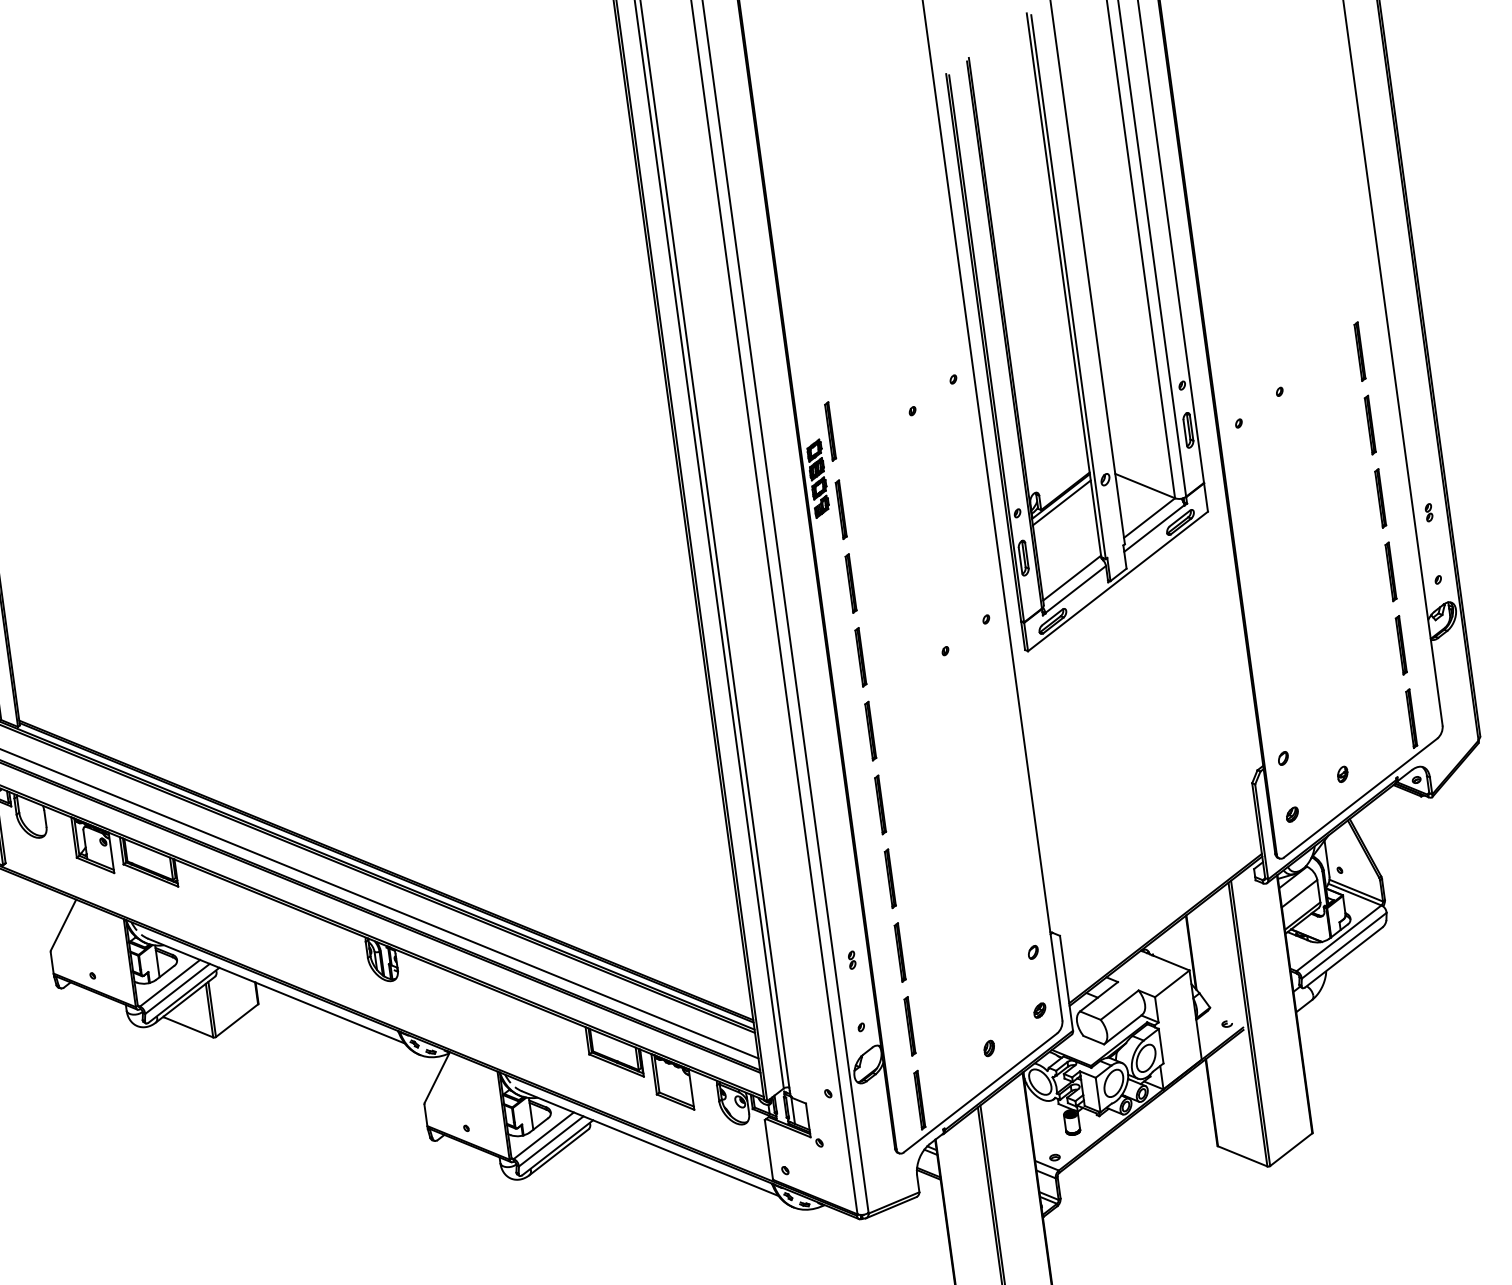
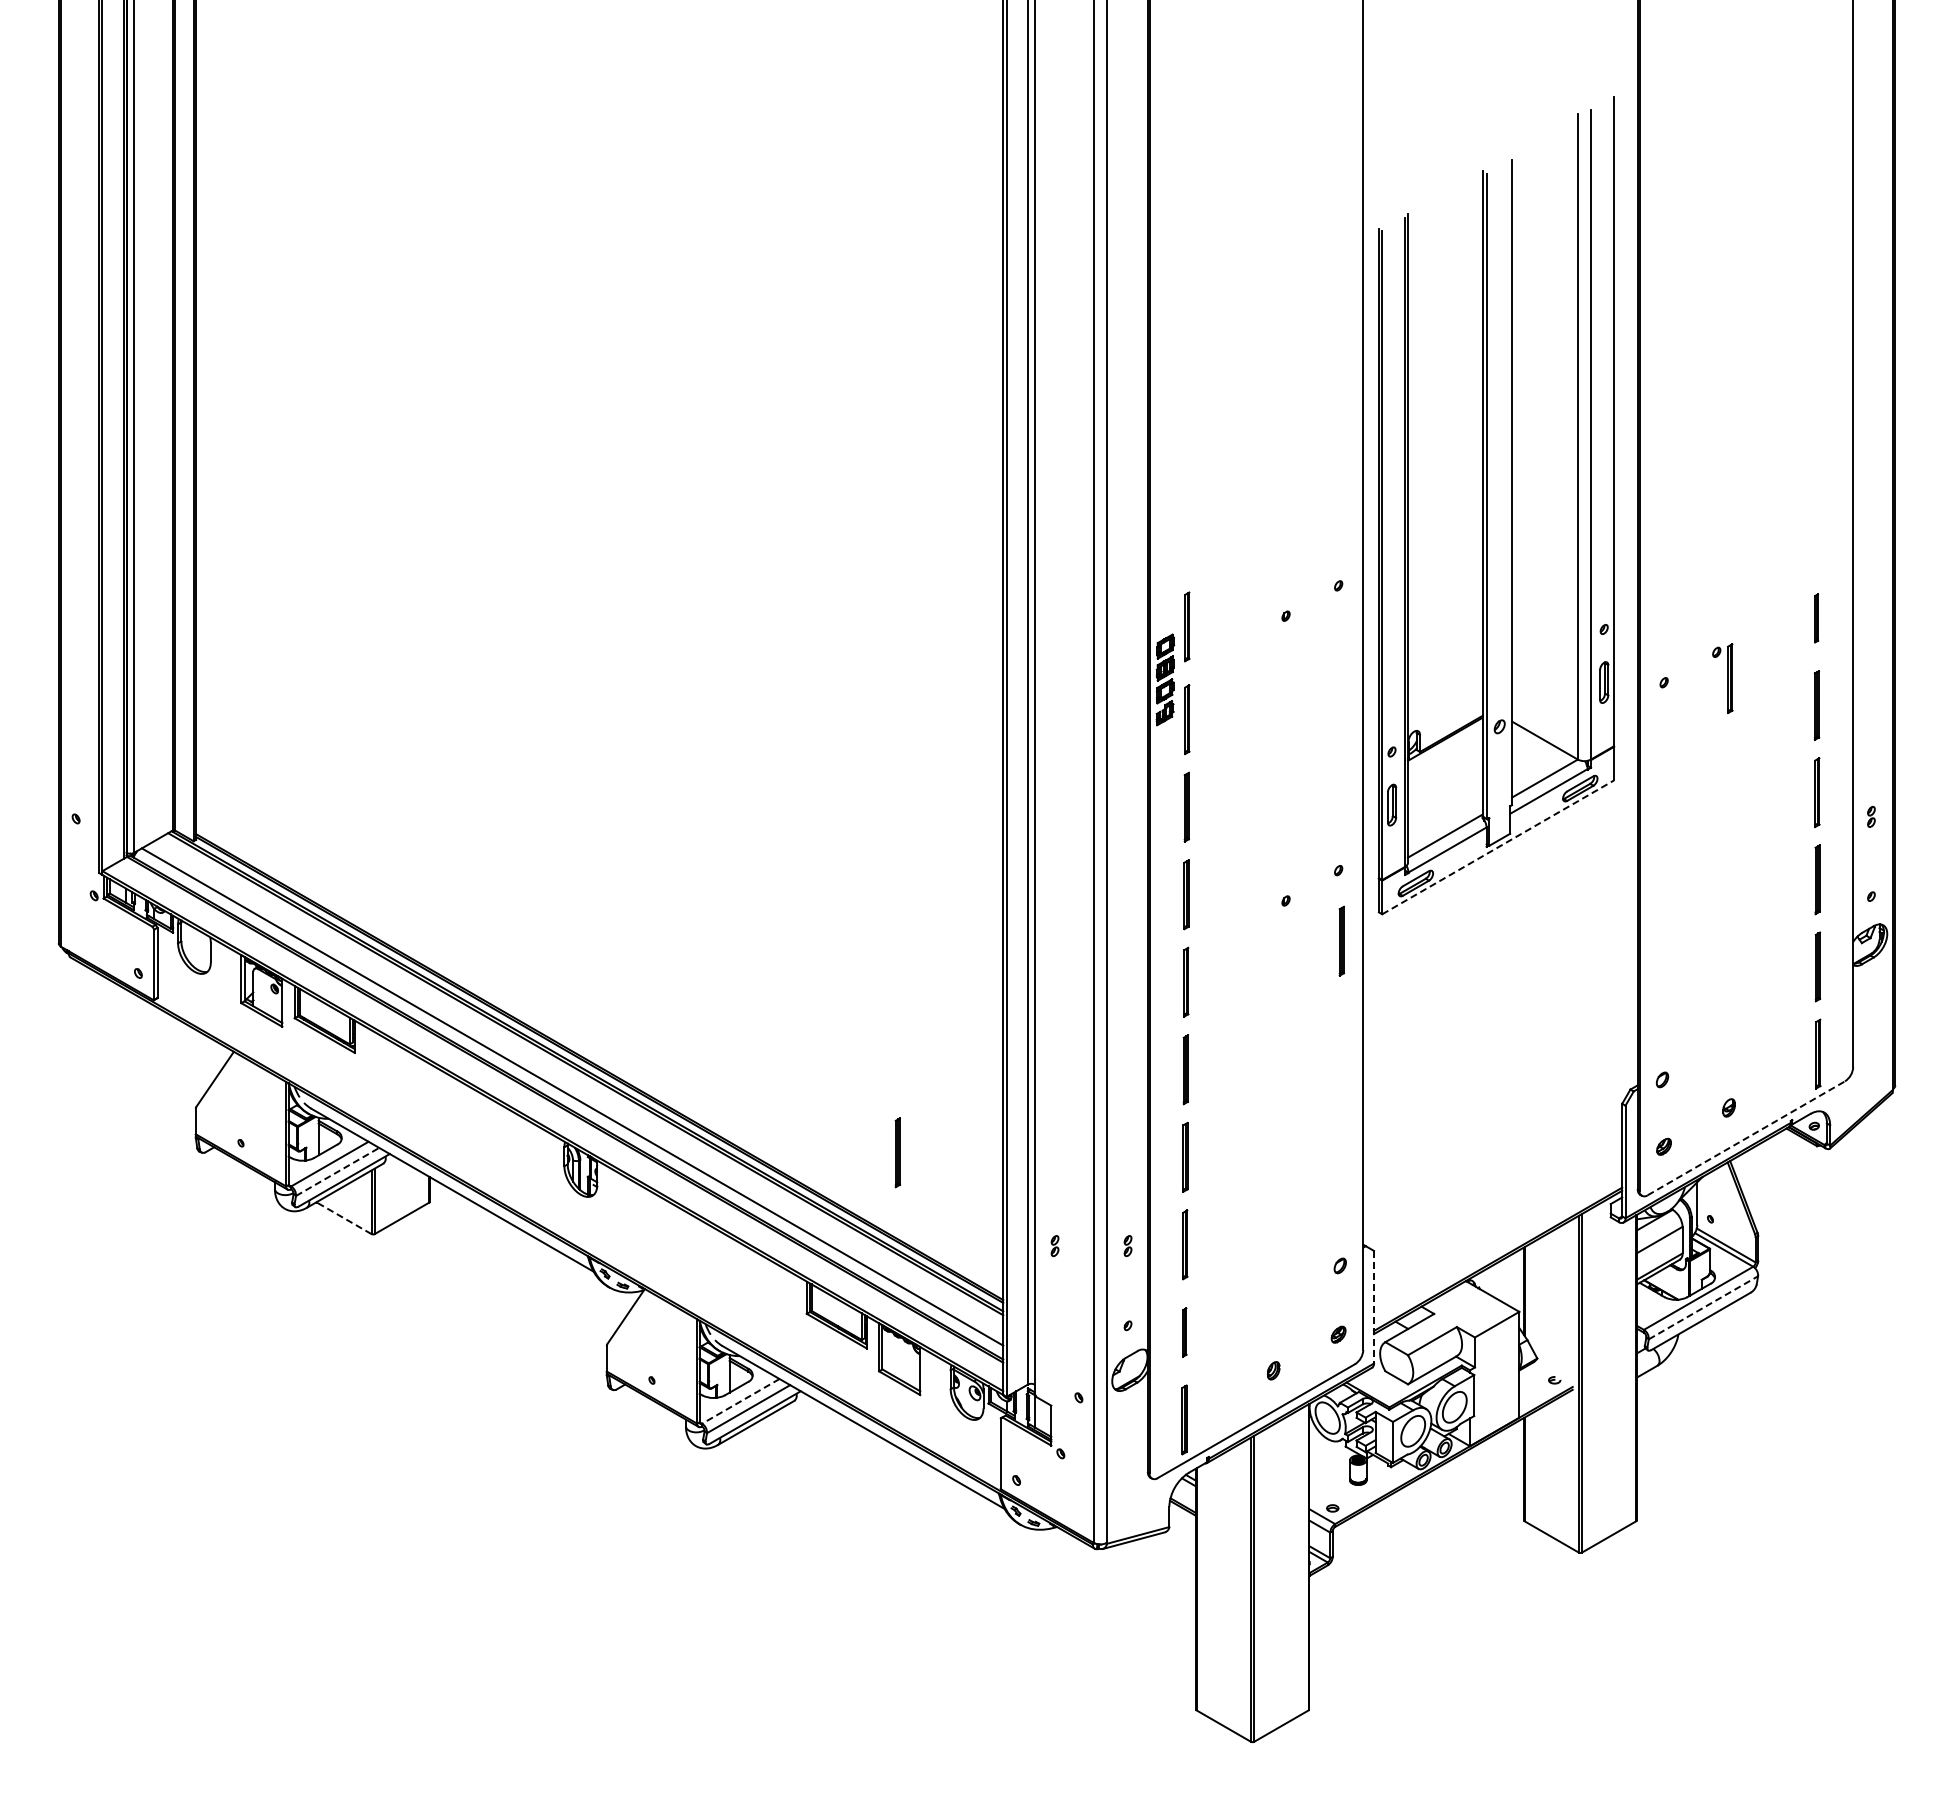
part: (1359, 351) -> (1816, 618), size x0.7
part: (1294, 412) -> (1730, 678), added
line: (1061, 502) -> (1444, 746), removed
line: (1118, 581) -> (1498, 847), solid -> dashed
part: (996, 678) -> (1341, 940), added
line: (1360, 798) -> (1746, 1138), solid -> dashed
part: (647, 907) -> (897, 1152), added
line: (1344, 945) -> (1703, 1307), solid -> dashed
part: (790, 969) -> (1054, 1246), added
line: (1066, 983) -> (1374, 1307), solid -> dashed
line: (178, 988) -> (338, 1171), solid -> dashed
part: (909, 1026) -> (1184, 1332), size x0.7
line: (187, 1027) -> (343, 1218), solid -> dashed
line: (543, 1135) -> (740, 1401), solid -> dashed

